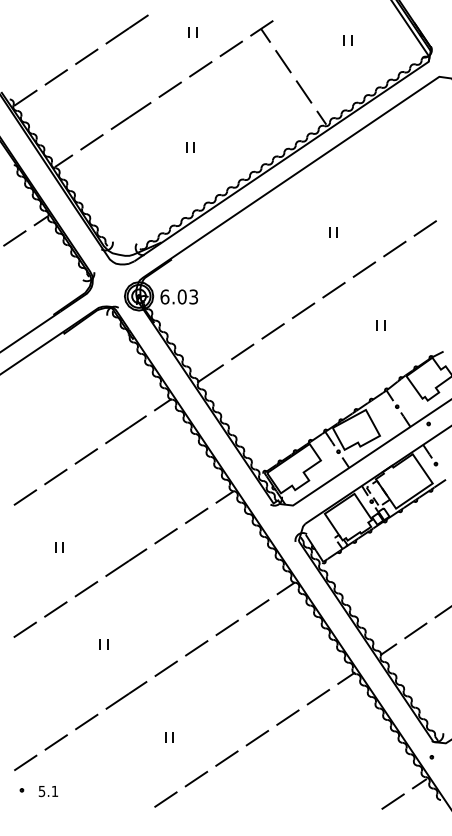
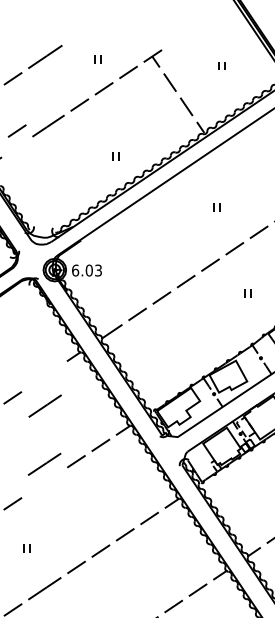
line: (91, 142) -> (16, 131), moved
part: (190, 147) -> (115, 155), moved
part: (333, 232) -> (217, 207), moved
line: (125, 429) -> (44, 405), moved
line: (126, 562) -> (44, 464), moved

